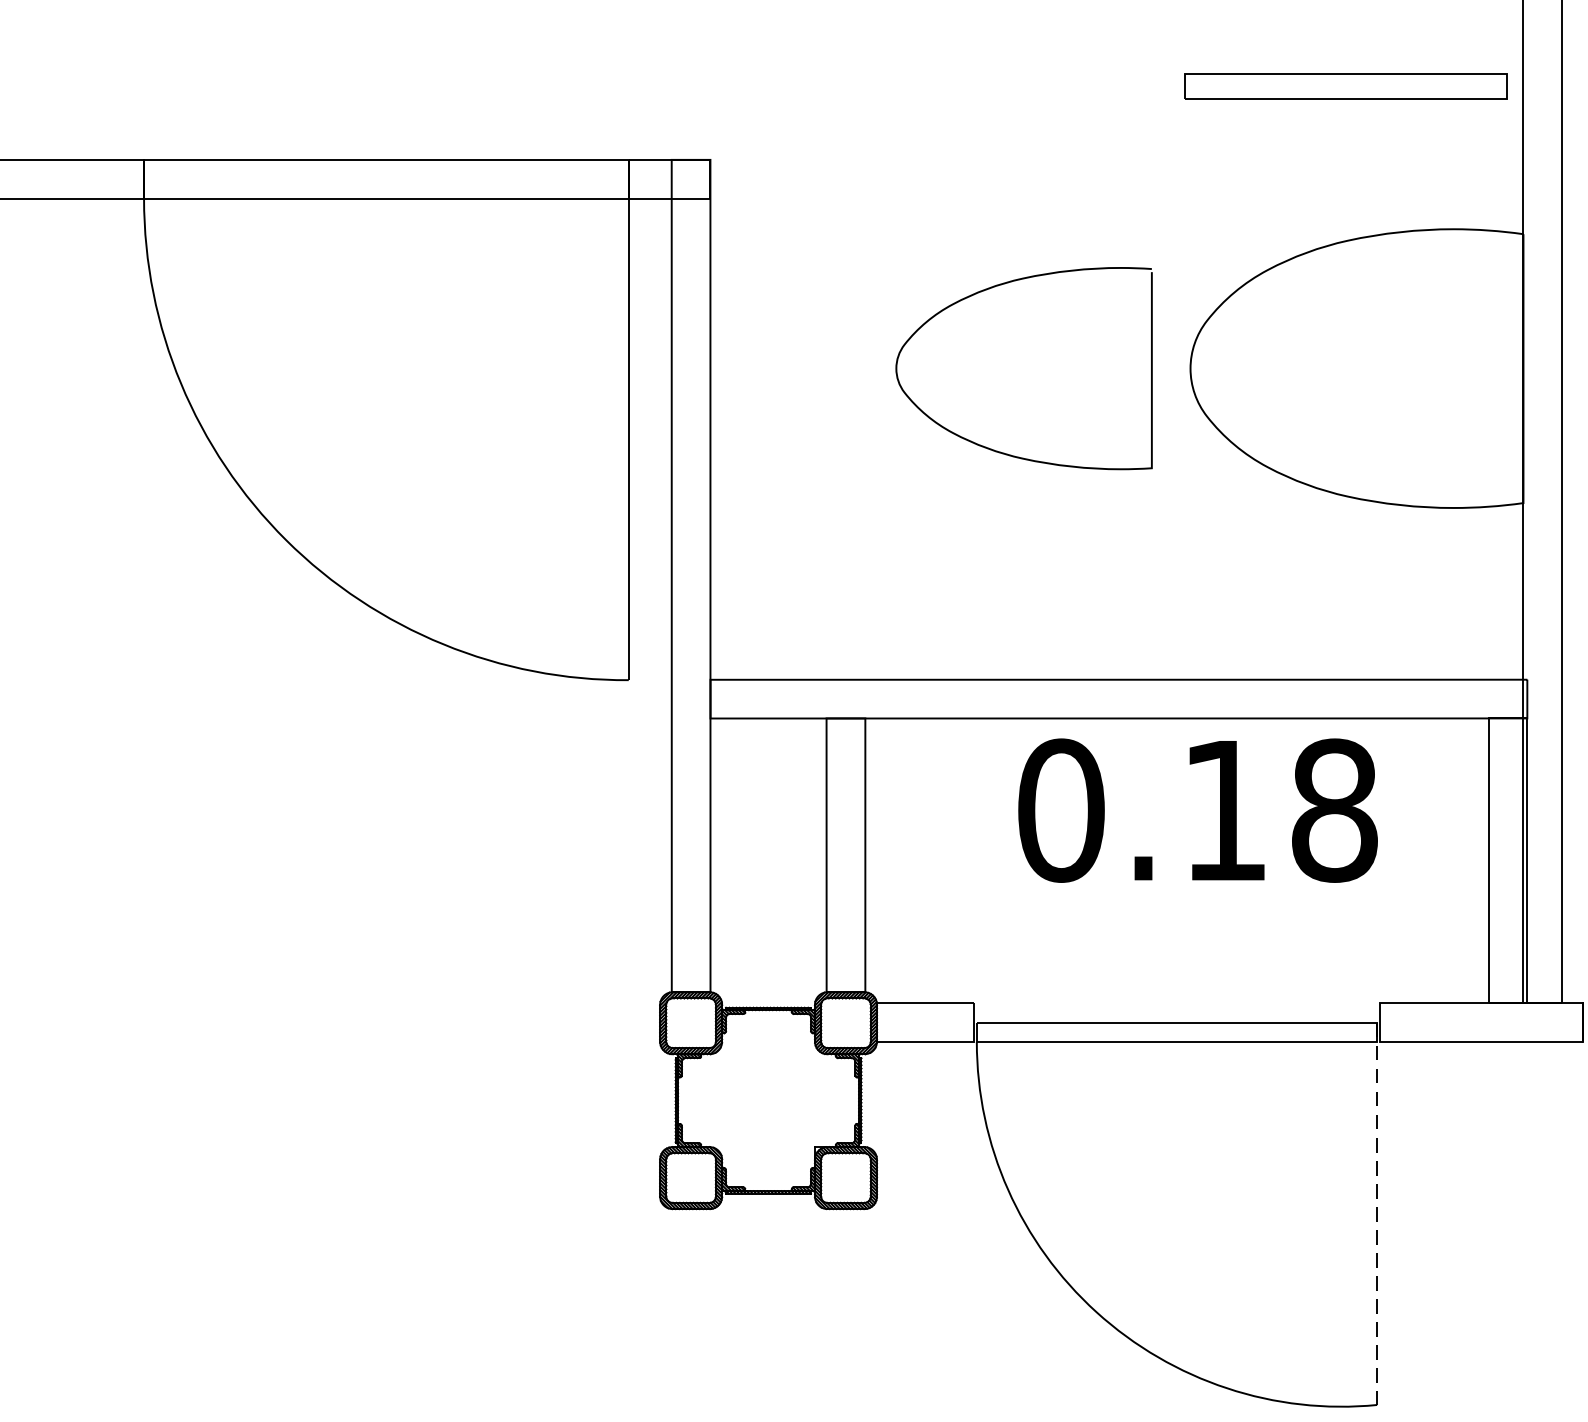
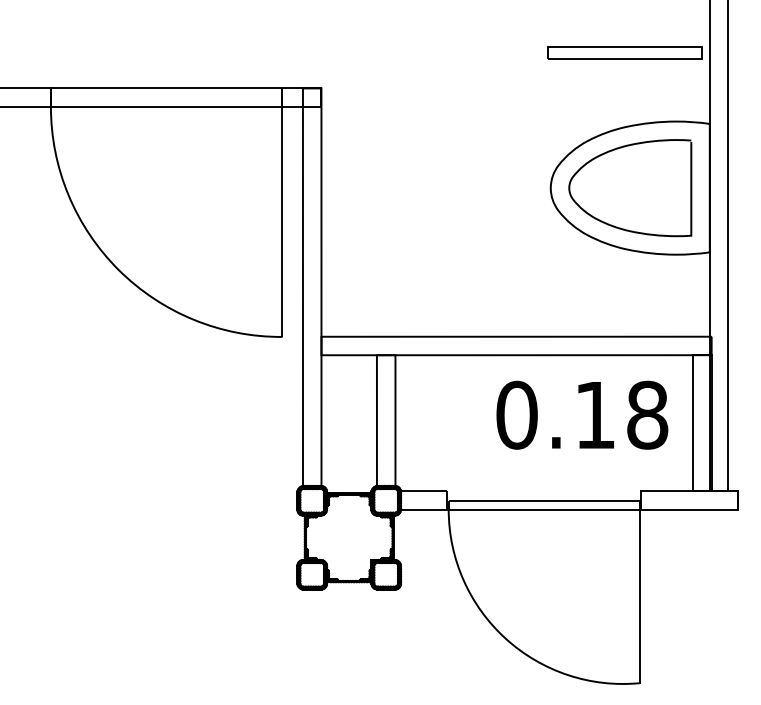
curve: (997, 448) -> (617, 226), moved
text: (1198, 809) -> (582, 414), moved
line: (1376, 1215) -> (639, 592), dashed -> solid

